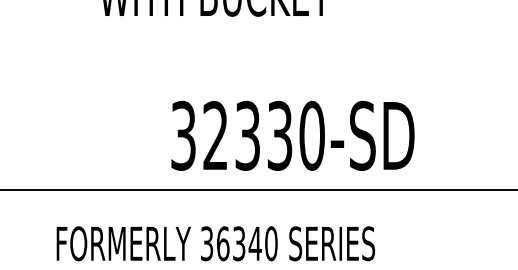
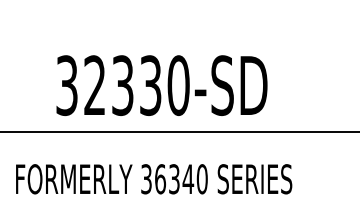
text: (292, 135) -> (161, 85), moved

